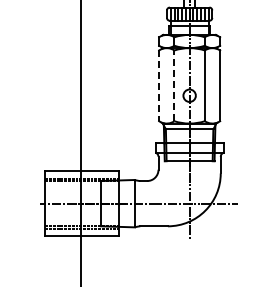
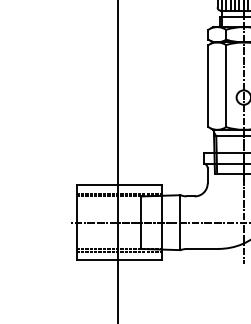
line: (174, 85) -> (226, 85), dashed -> solid
line: (159, 86) -> (208, 86), dashed -> solid

